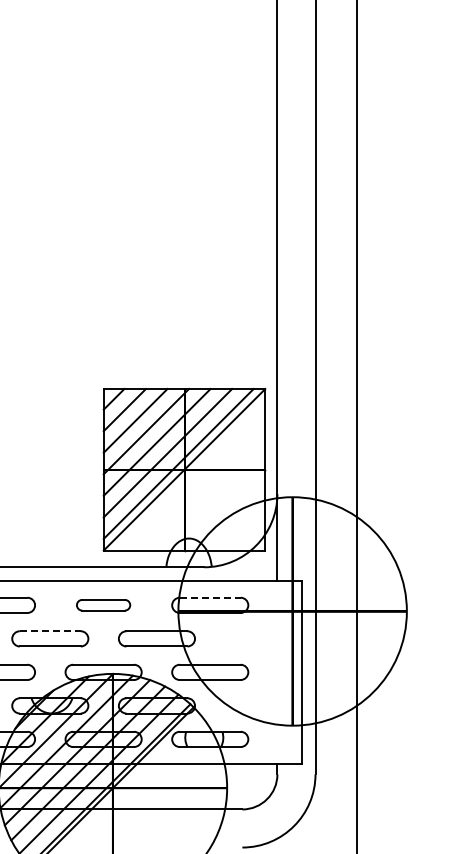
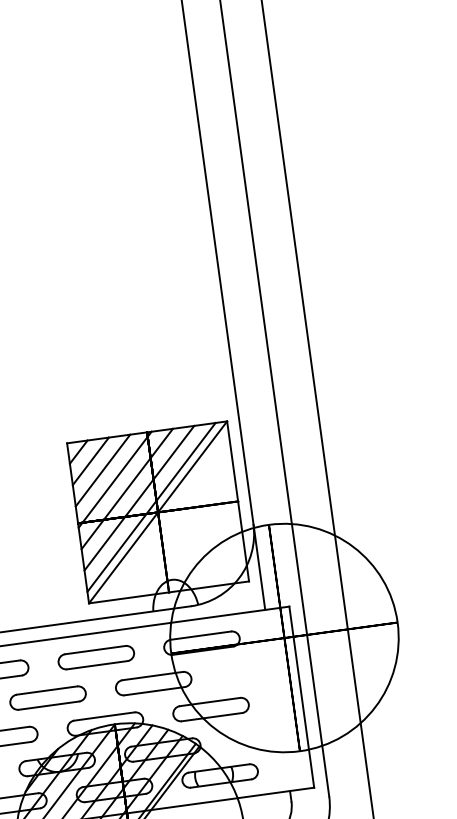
line: (210, 597) -> (201, 635), dashed -> solid
part: (103, 604) -> (96, 656), size x1.43
line: (50, 631) -> (47, 690), dashed -> solid

